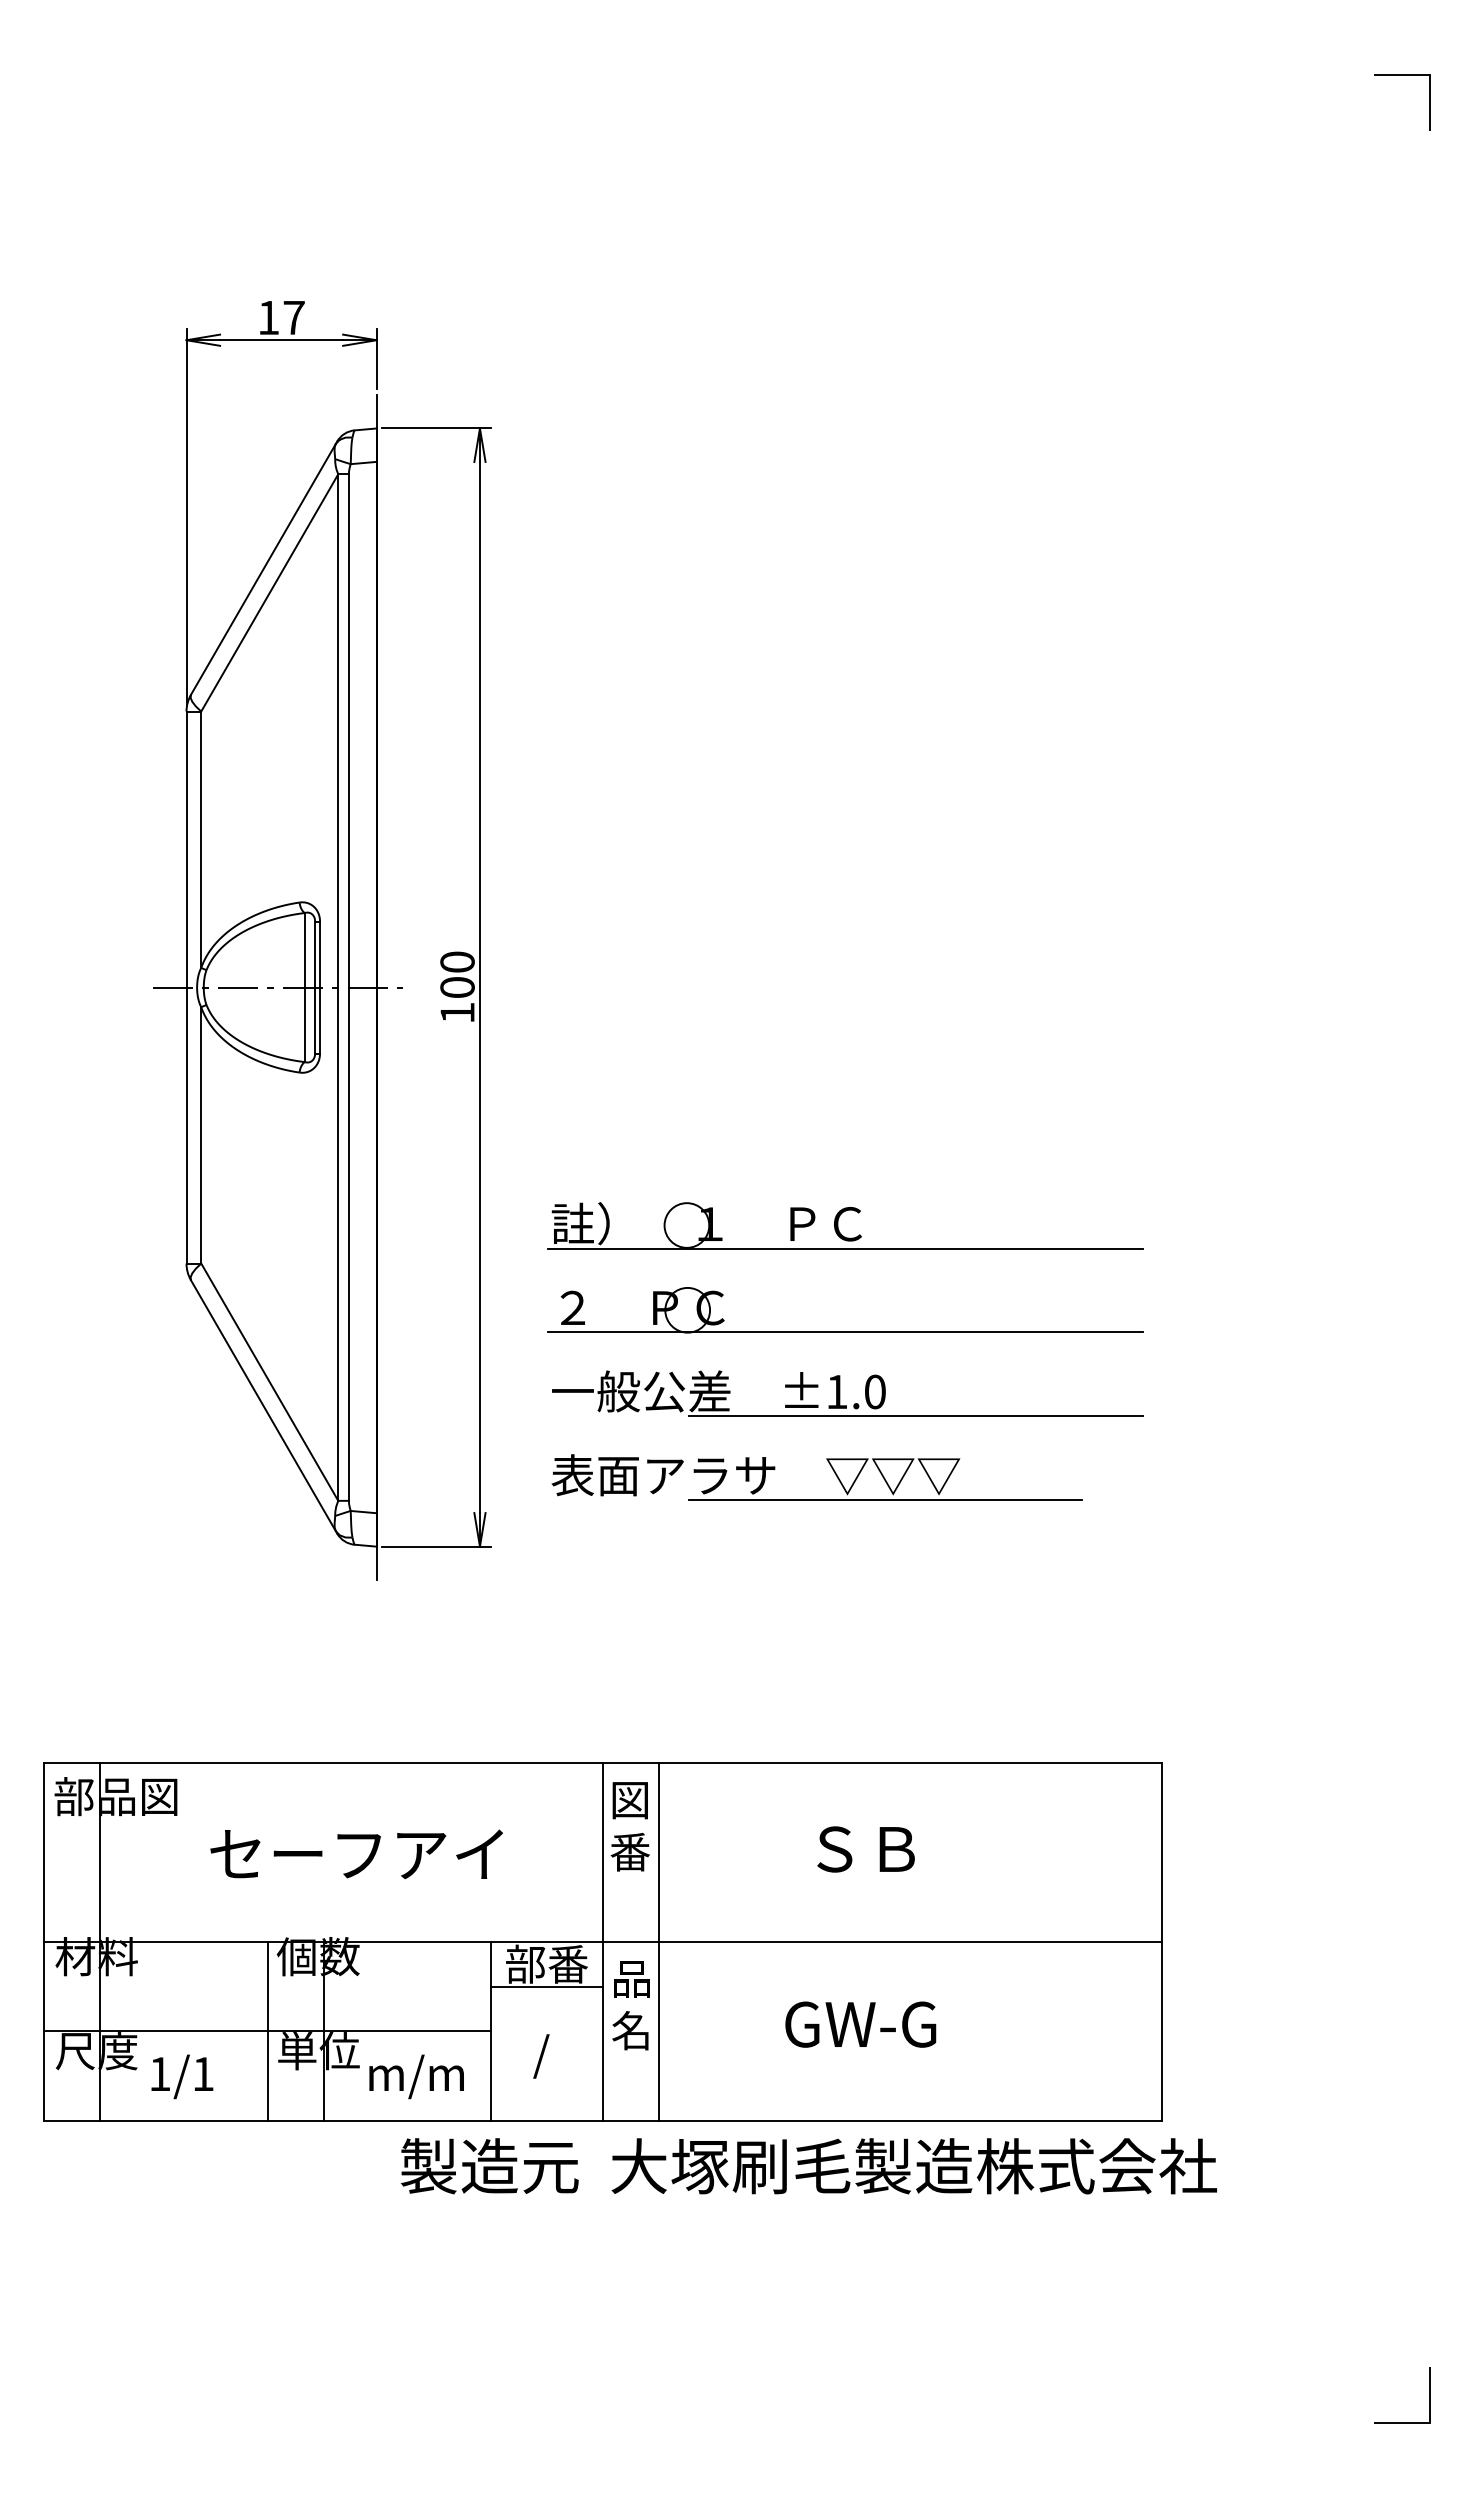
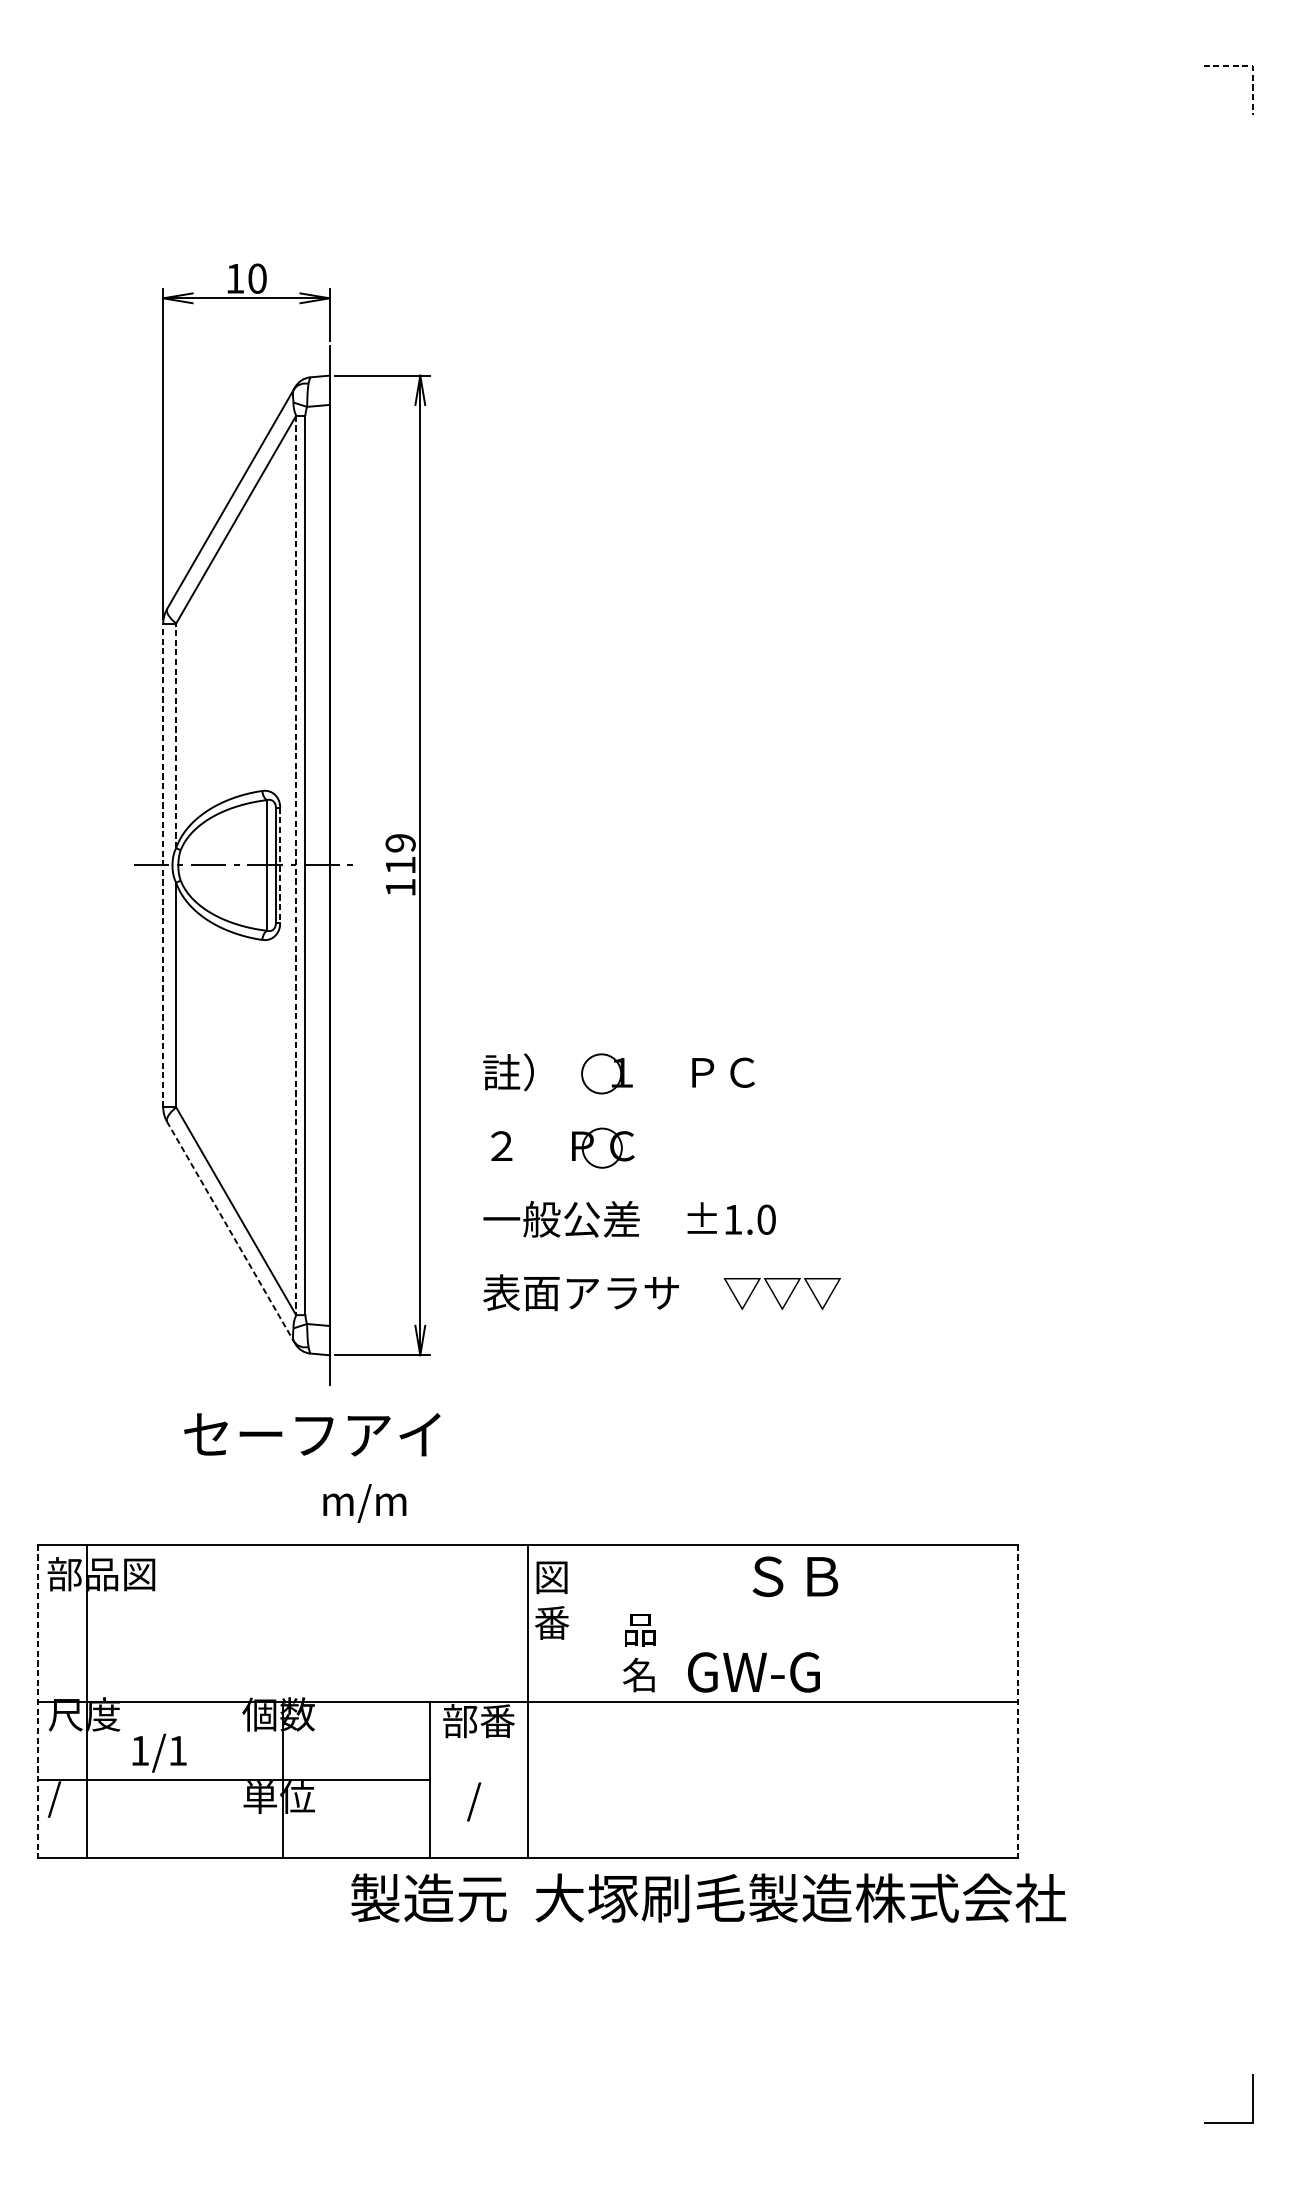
line: (1430, 74) -> (1253, 65), solid -> dashed
text: (293, 317) -> (256, 278), 17 -> 10
line: (201, 839) -> (176, 735), solid -> dashed
text: (457, 974) -> (400, 854), 100 -> 119
line: (186, 987) -> (163, 865), solid -> dashed
line: (320, 987) -> (280, 865), solid -> dashed
line: (338, 988) -> (296, 866), solid -> dashed
line: (845, 1248) -> (740, 1094), removed
line: (845, 1332) -> (740, 1167), removed
line: (263, 1406) -> (230, 1232), solid -> dashed
line: (915, 1416) -> (801, 1241), removed
line: (885, 1500) -> (775, 1314), removed
text: (865, 1849) -> (794, 1576), moved
text: (356, 1854) -> (312, 1434), moved
line: (43, 1941) -> (37, 1701), solid -> dashed
line: (658, 1941) -> (576, 1701), removed
line: (1162, 1941) -> (1018, 1701), solid -> dashed
text: (96, 1956) -> (84, 1714), 材料 -> 尺度
line: (547, 1986) -> (479, 1740), removed
text: (630, 2005) -> (638, 1653), moved
text: (860, 2024) -> (753, 1672), moved
line: (267, 2030) -> (234, 1779), removed
text: (95, 2053) -> (83, 1799), 尺度 -> /
text: (182, 2076) -> (159, 1752), moved
text: (416, 2076) -> (364, 1503), moved

